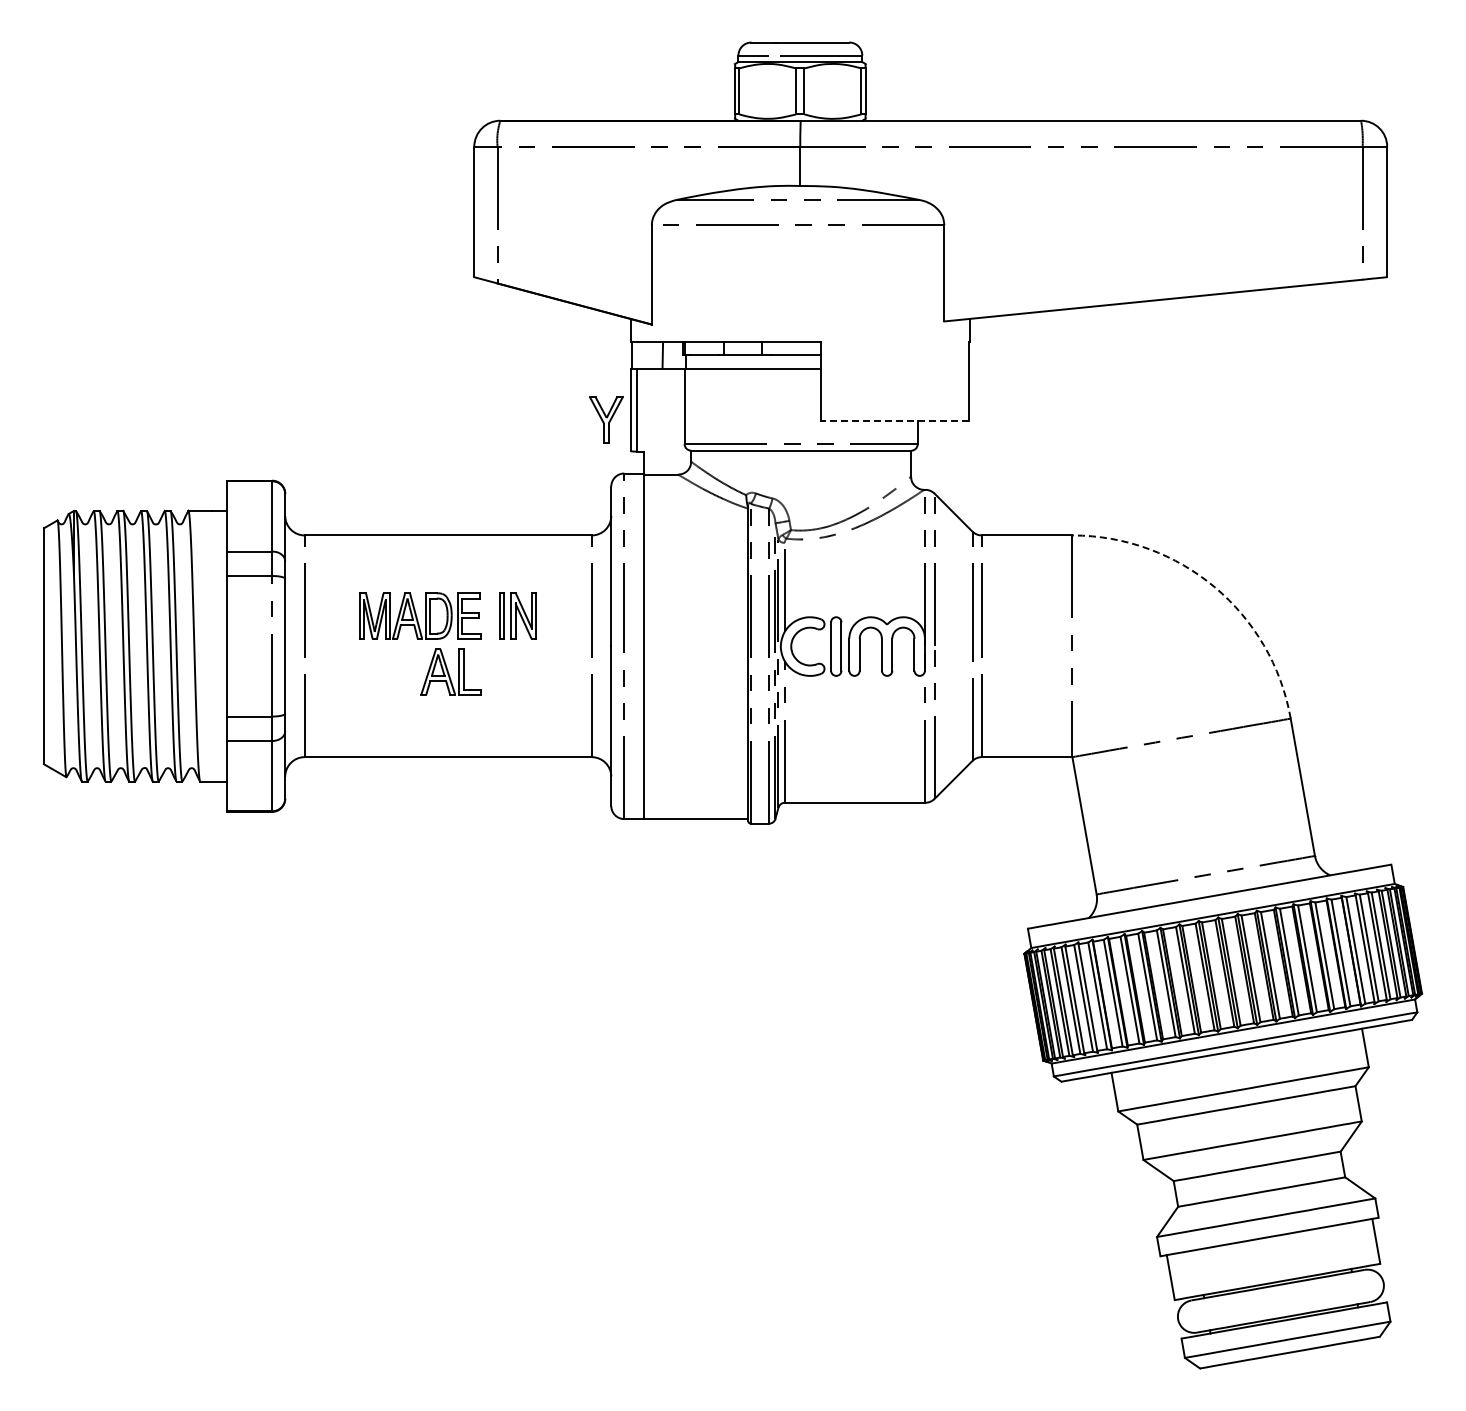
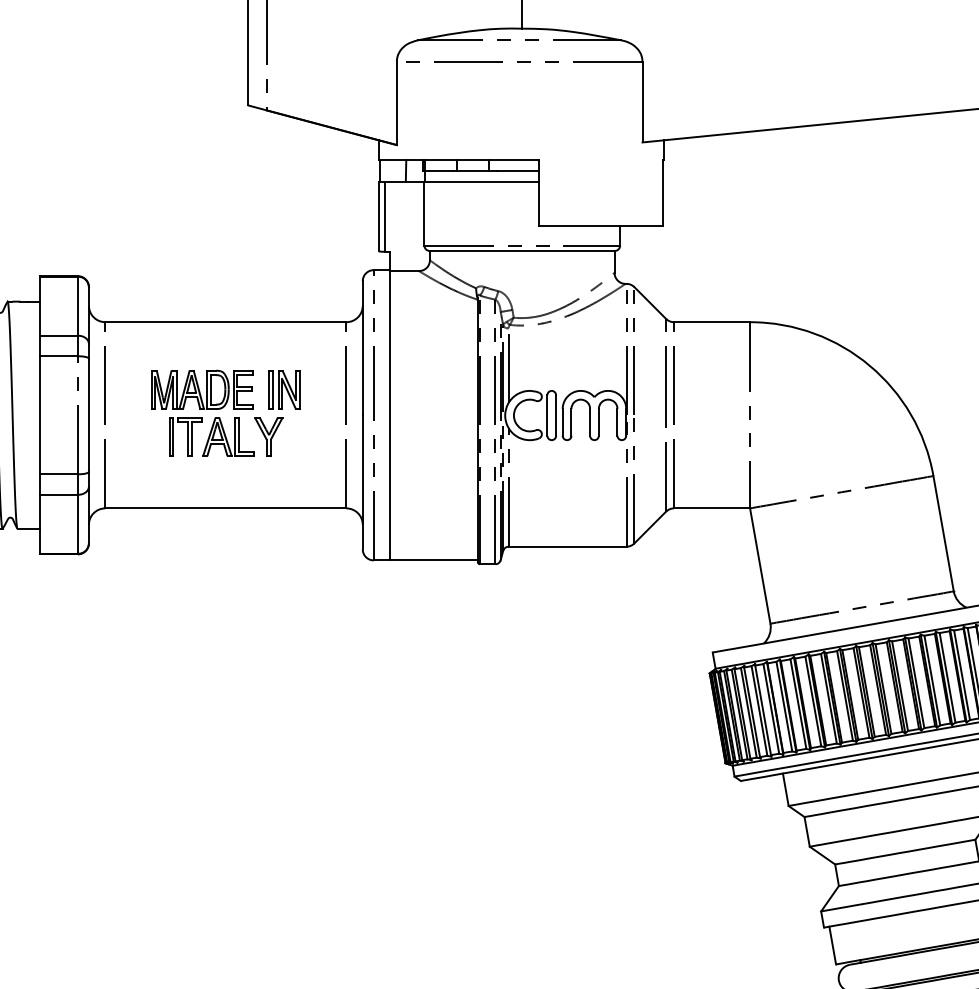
part: (606, 419) -> (268, 436), moved
line: (894, 420) -> (600, 225), dashed -> solid
arc: (1214, 587) -> (869, 365), dashed -> solid
part: (400, 671) -> (185, 436), added

